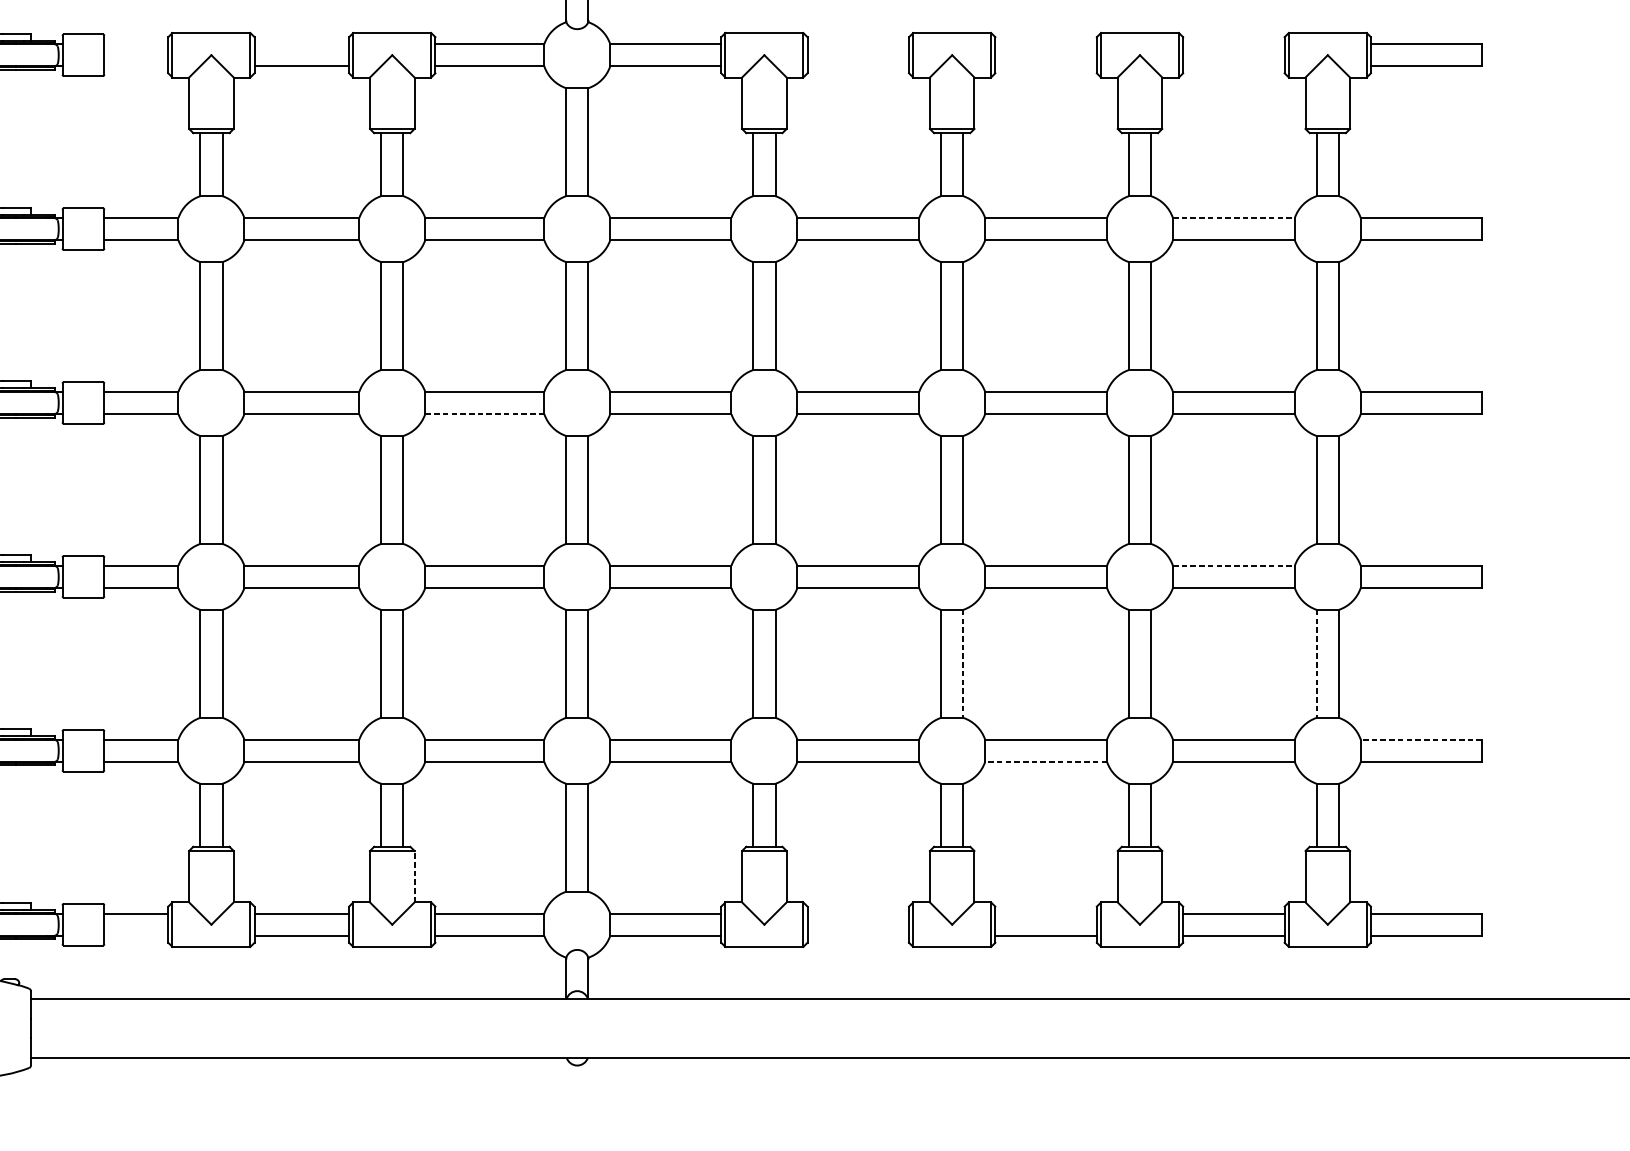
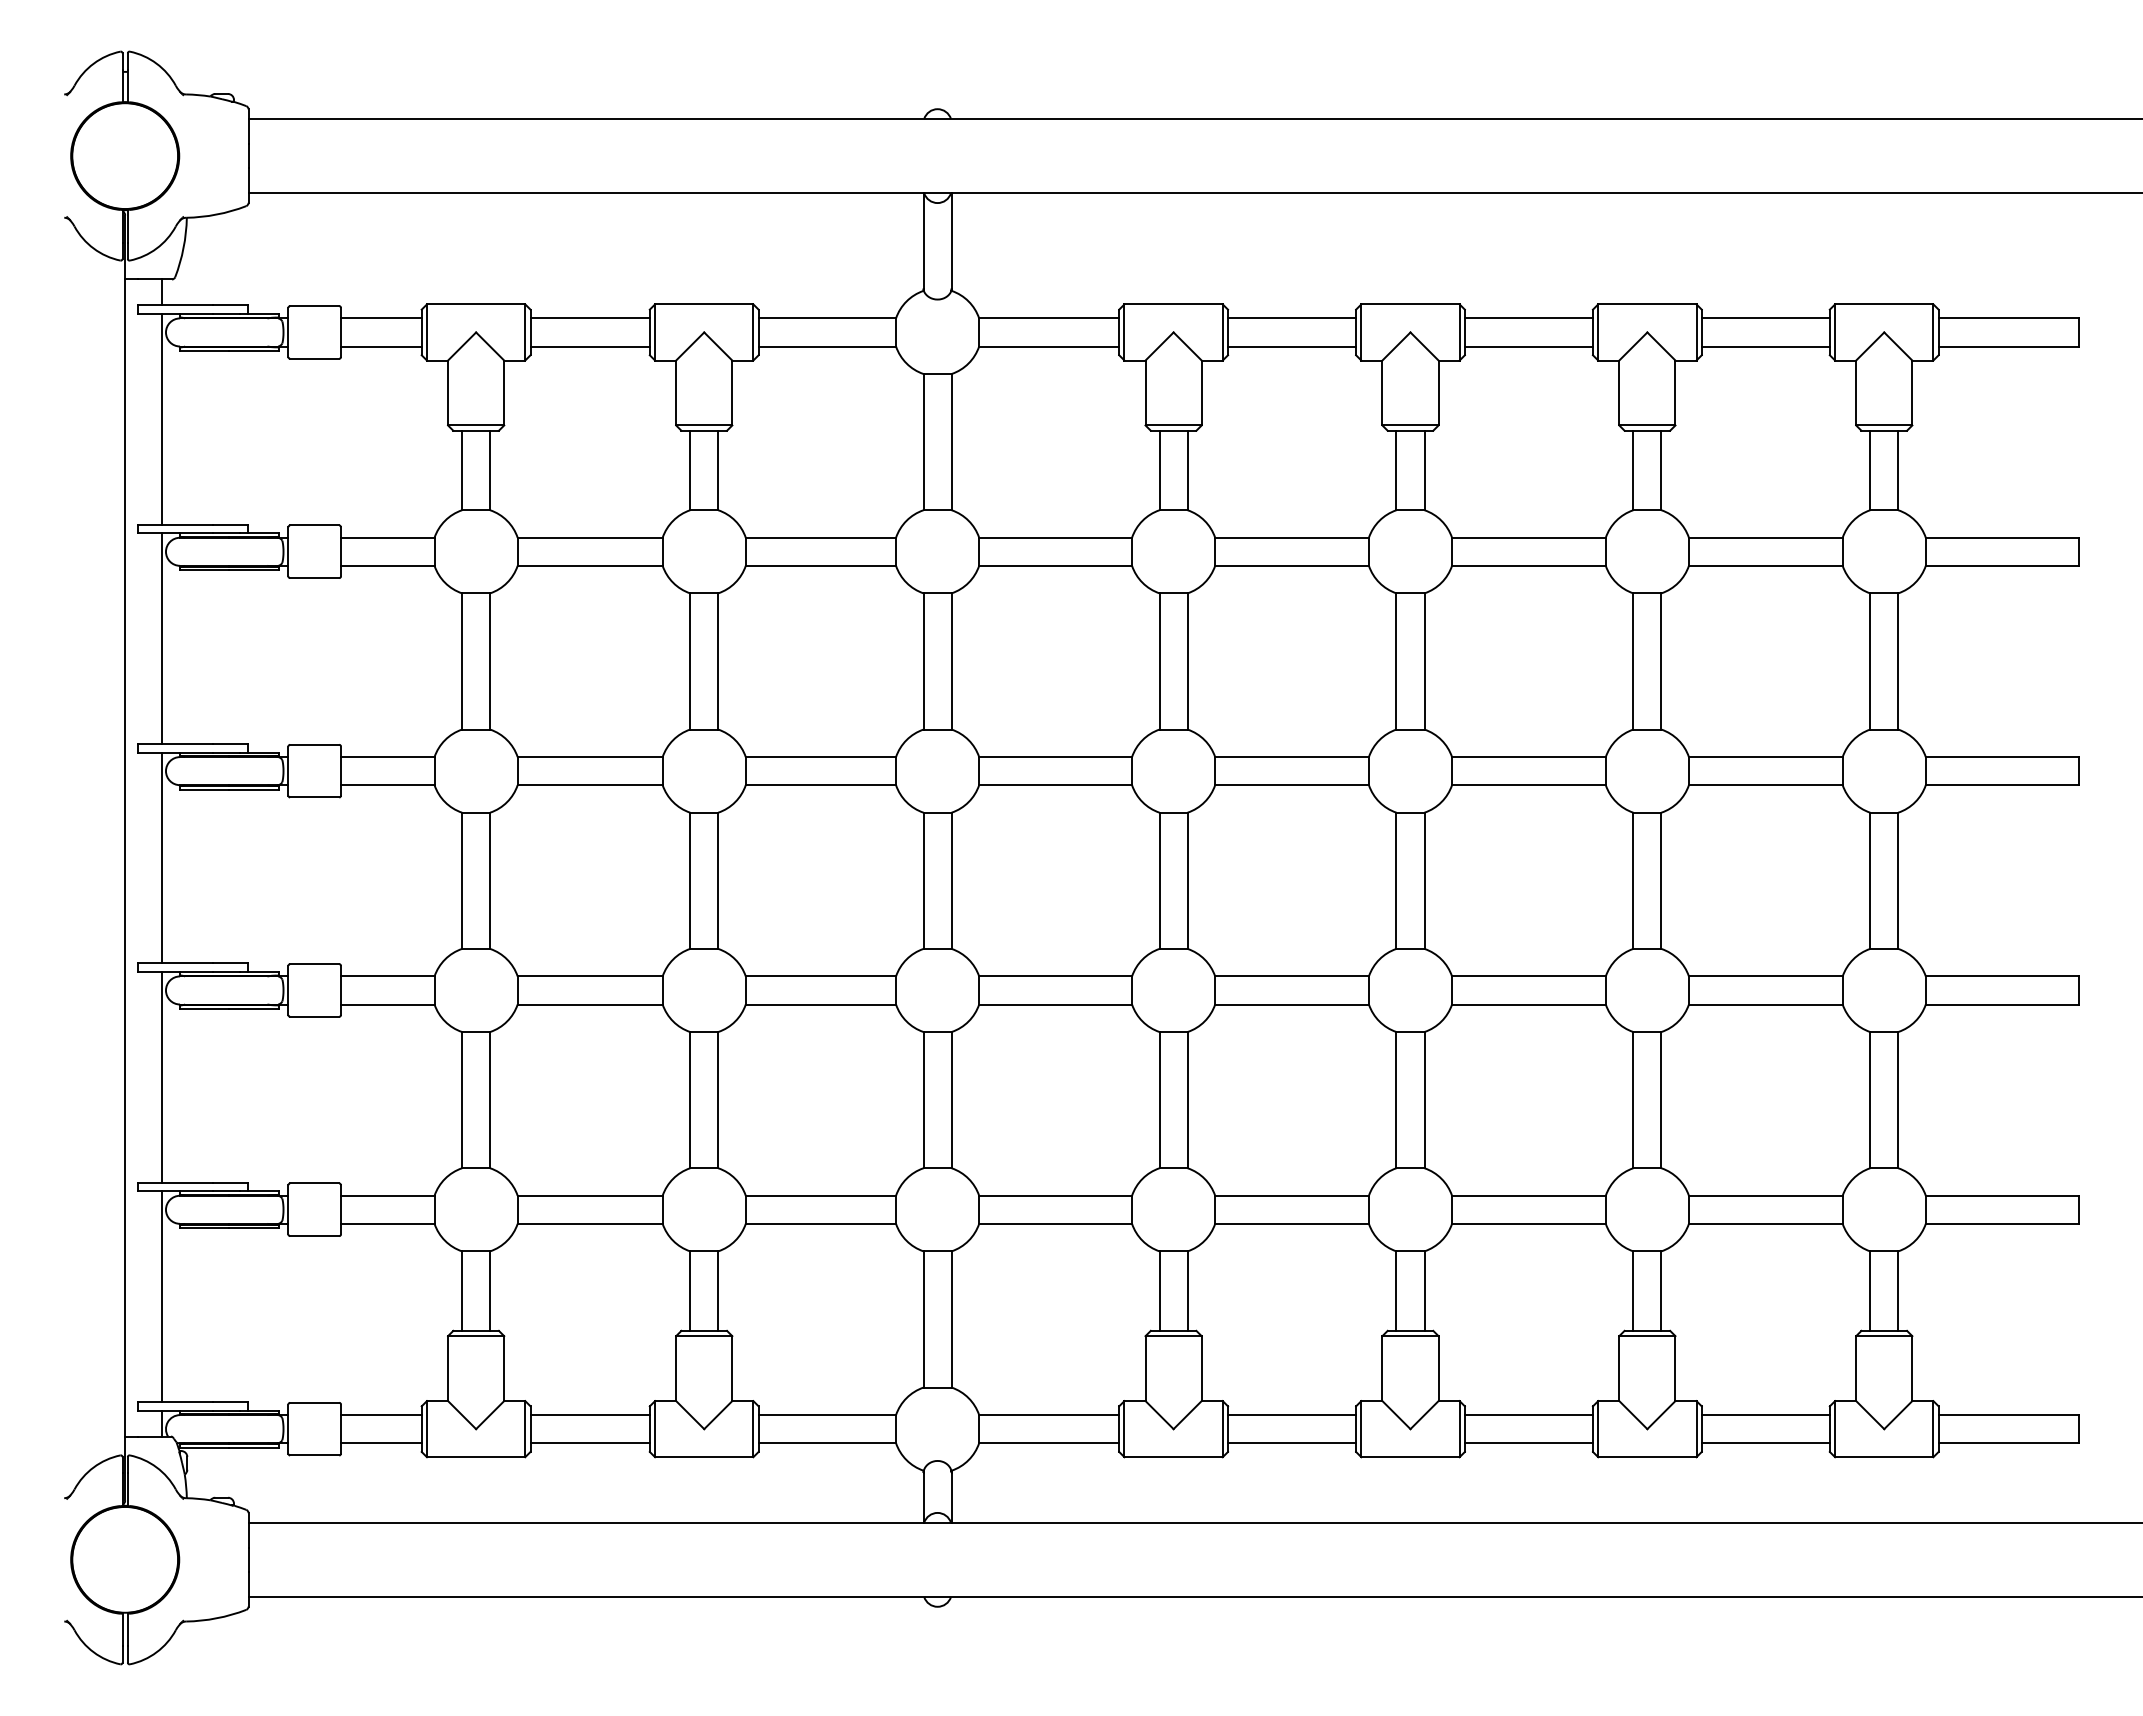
line: (136, 44) -> (381, 318), added
line: (301, 44) -> (589, 318), added
line: (858, 44) -> (1292, 318), added
line: (1045, 44) -> (1528, 318), added
line: (1233, 44) -> (1765, 318), added
line: (136, 66) -> (381, 346), added
line: (858, 66) -> (1292, 346), added
line: (1045, 66) -> (1528, 346), added
line: (1233, 66) -> (1765, 346), added
line: (1233, 217) -> (1765, 537), dashed -> solid
line: (484, 414) -> (820, 785), dashed -> solid
line: (1233, 565) -> (1765, 976), dashed -> solid
line: (963, 664) -> (1424, 1100), dashed -> solid
line: (1316, 664) -> (1870, 1100), dashed -> solid
line: (1420, 739) -> (2001, 1195), dashed -> solid
line: (1045, 761) -> (1528, 1223), dashed -> solid
line: (414, 876) -> (732, 1368), dashed -> solid
line: (858, 913) -> (1292, 1415), added
line: (1045, 913) -> (1528, 1415), added
line: (136, 936) -> (381, 1443), added
line: (858, 936) -> (1292, 1443), added

